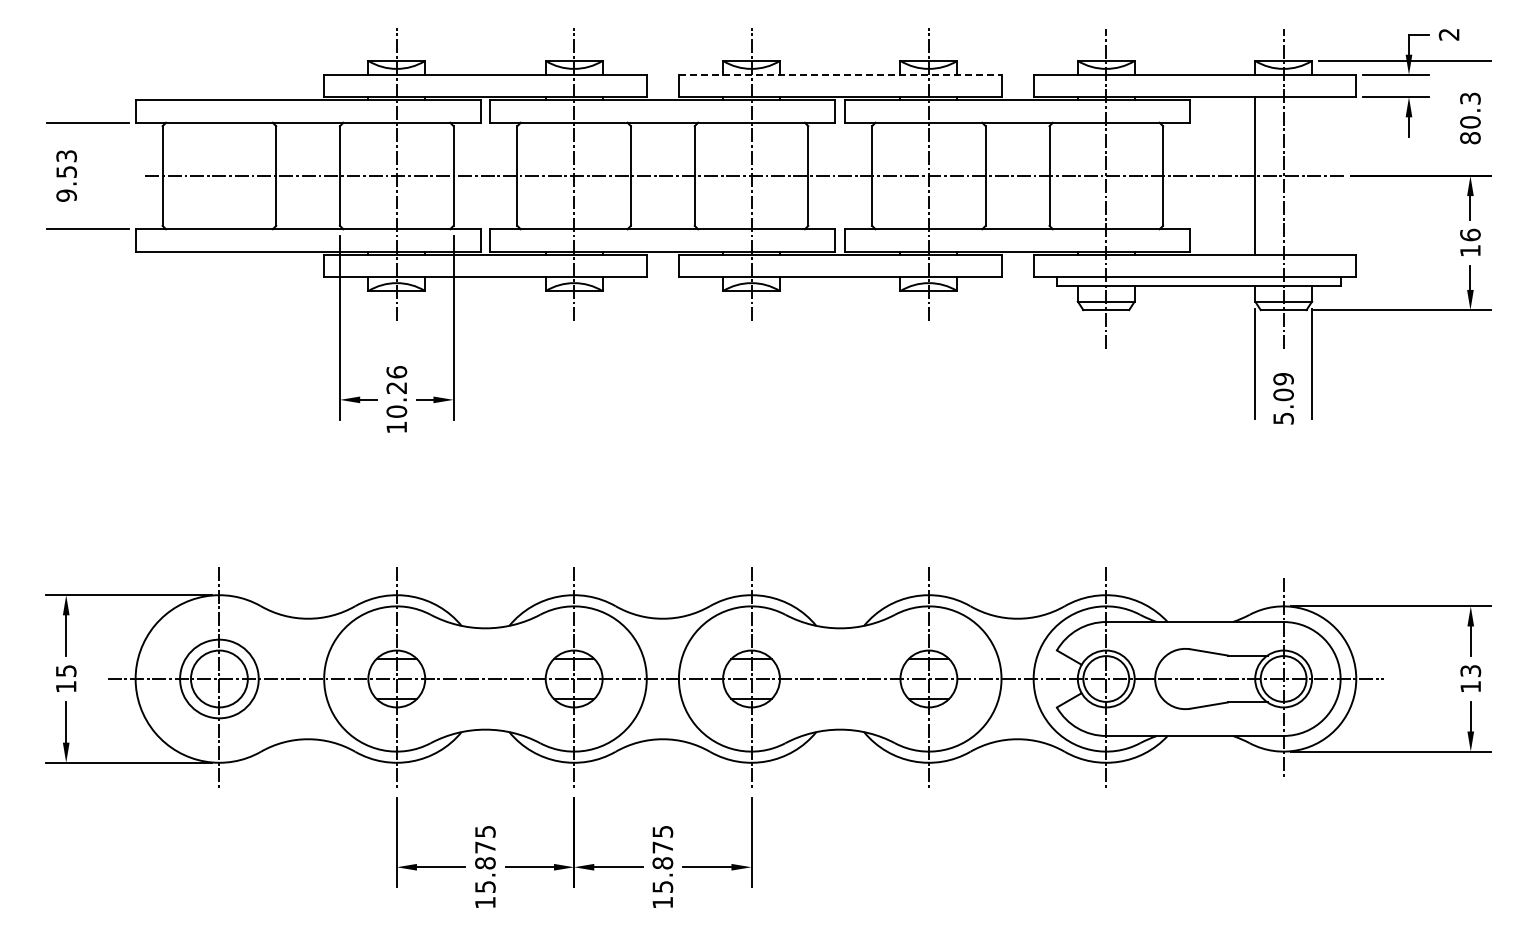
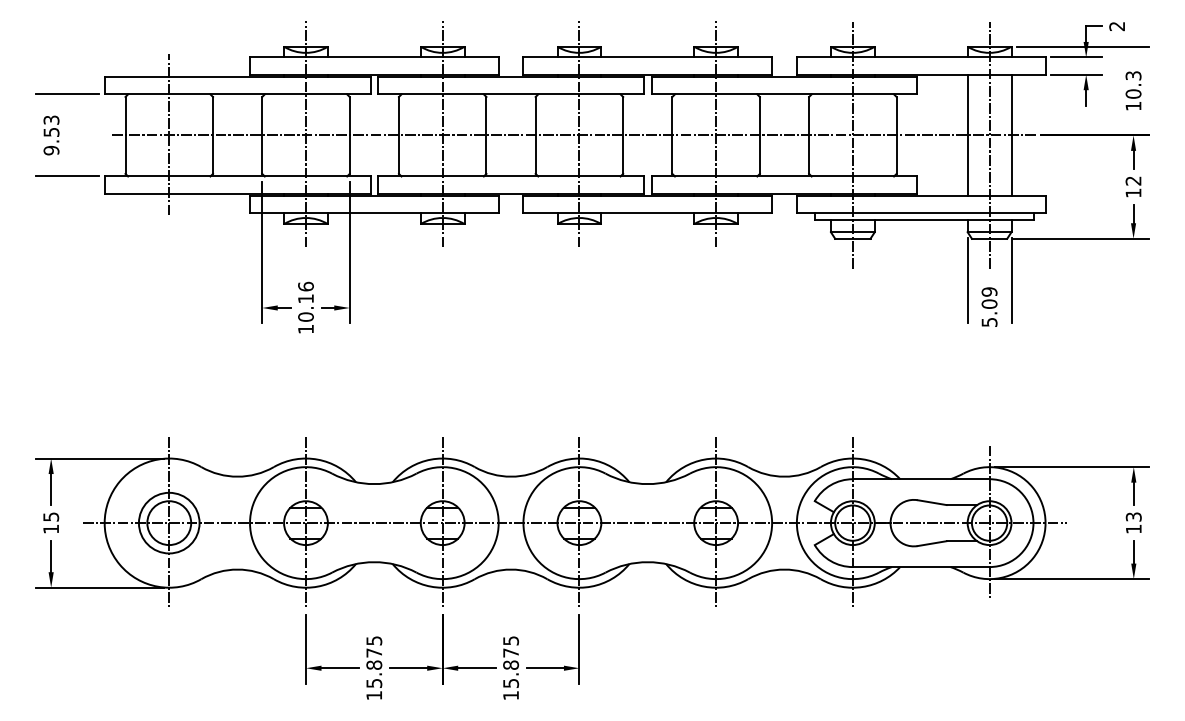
line: (840, 74) -> (647, 57), dashed -> solid
text: (1470, 138) -> (1133, 106), 80.3 -> 10.3
line: (219, 174) -> (169, 134), added
line: (1312, 175) -> (1011, 135), added
text: (1470, 234) -> (1133, 180), 16 -> 12
text: (396, 388) -> (305, 299), 10.26 -> 10.16

